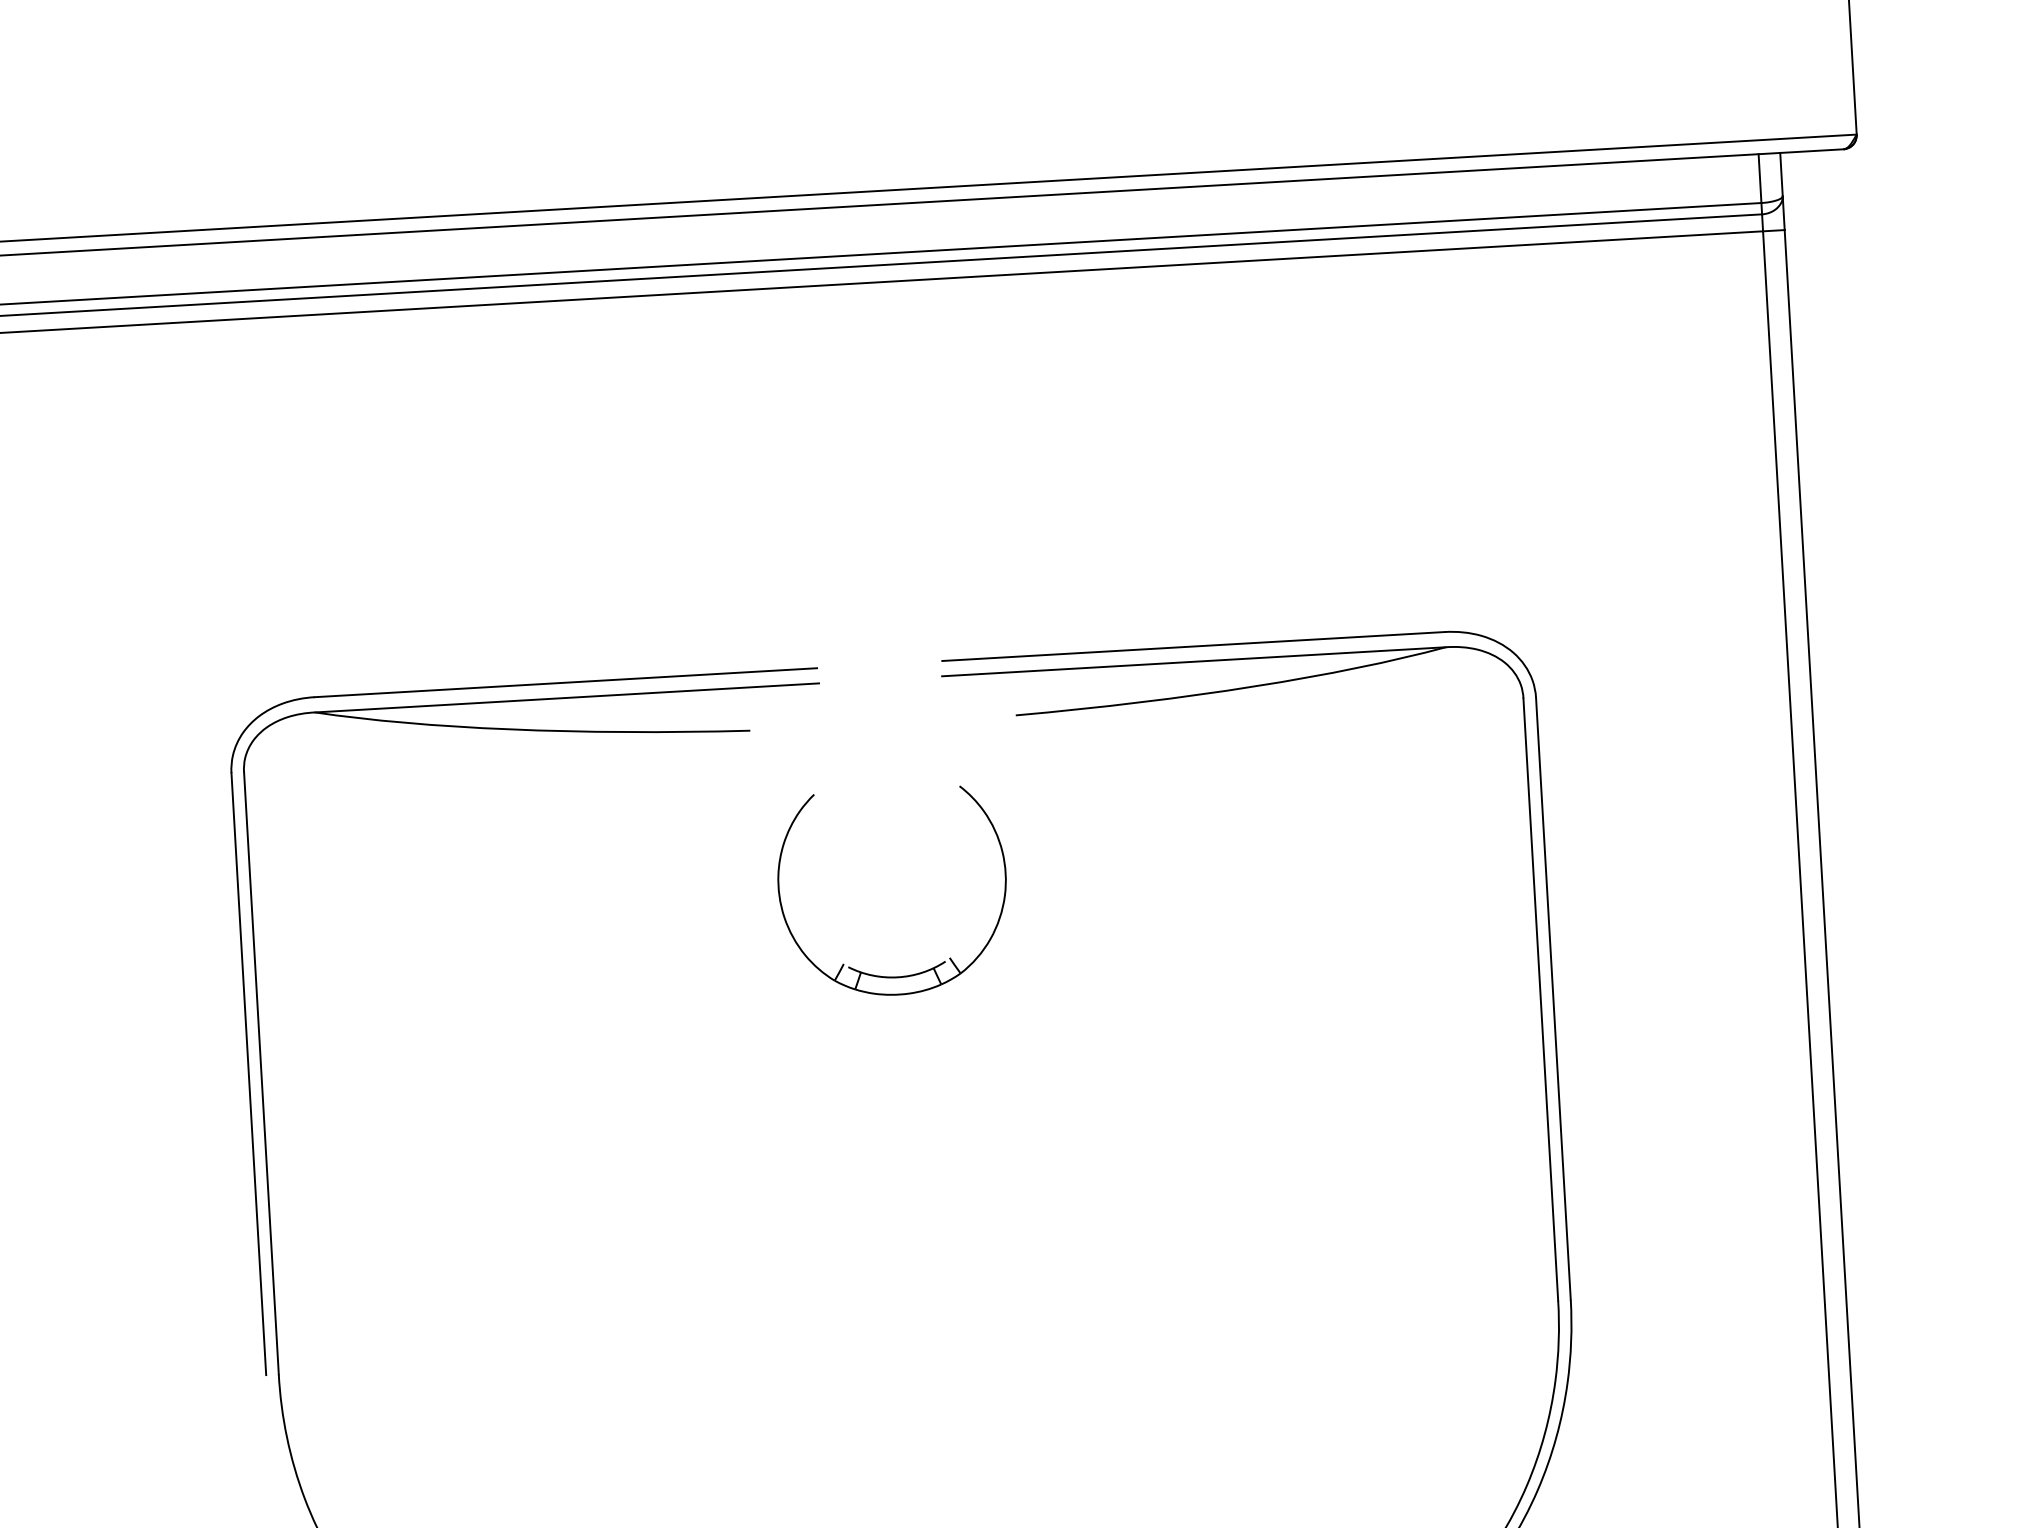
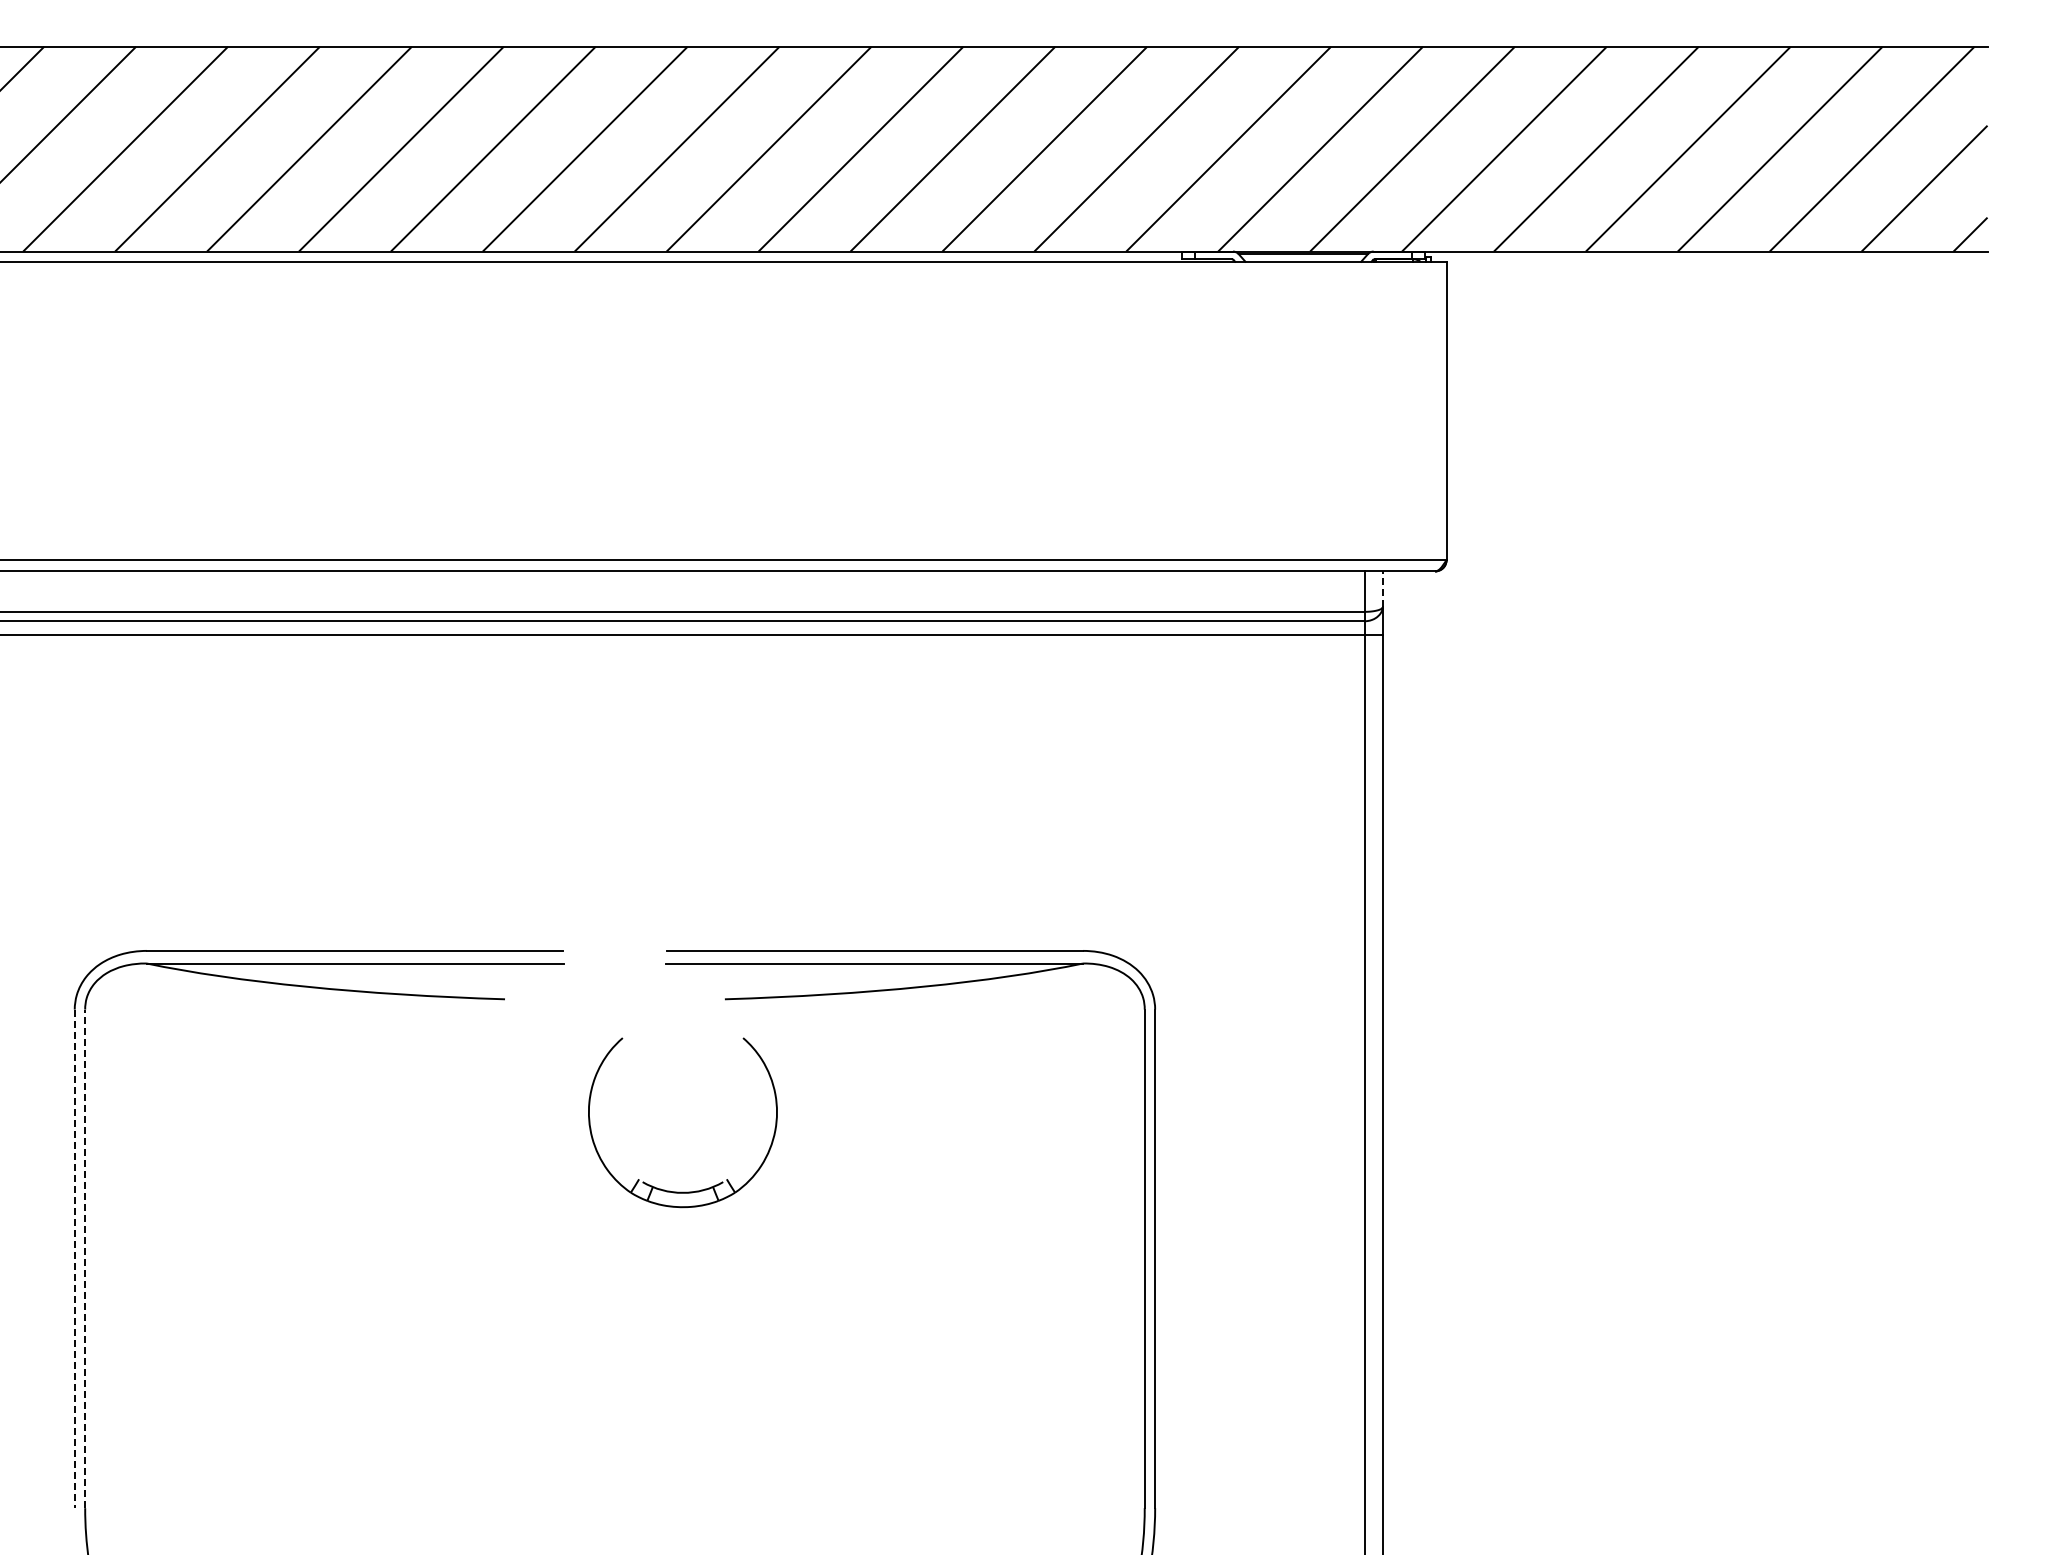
line: (1781, 174) -> (1382, 589), solid -> dashed
part: (897, 975) -> (682, 1191), moved
line: (261, 1072) -> (85, 1258), solid -> dashed
line: (248, 1074) -> (74, 1259), solid -> dashed

